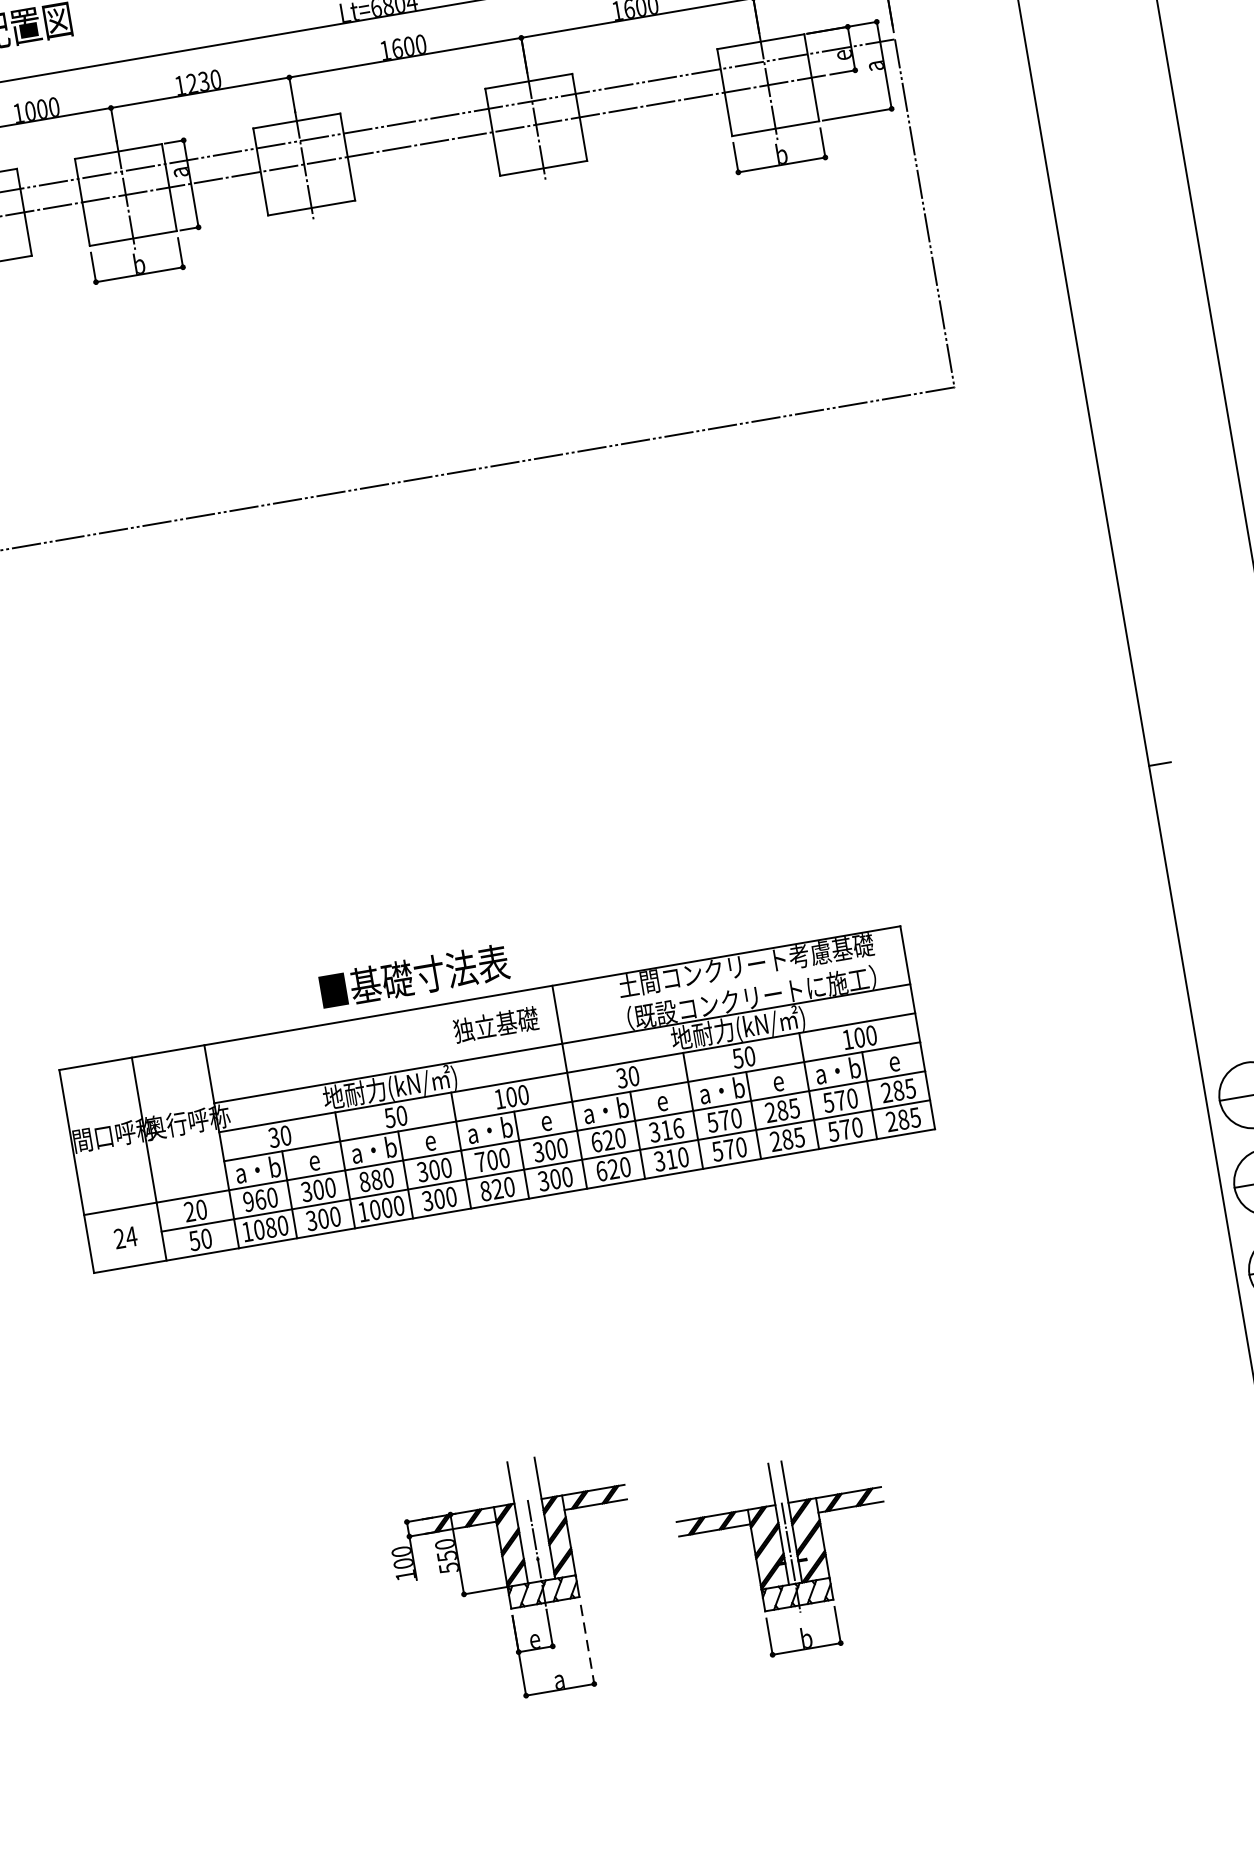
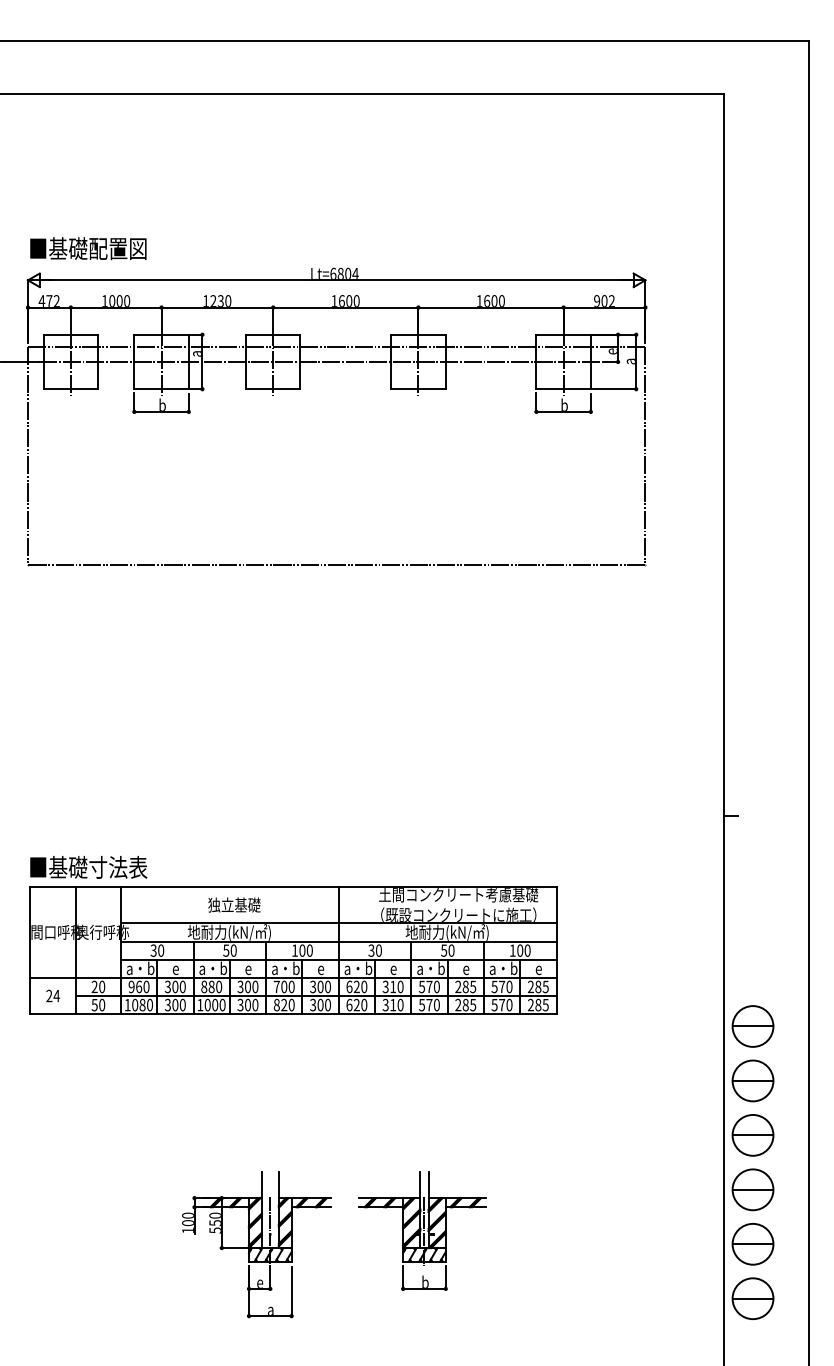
text: (413, 977) -> (88, 867), moved
text: (496, 1023) -> (234, 904), moved
text: (678, 1127) -> (400, 986), 316 -> 310
part: (787, 1556) -> (422, 1230), moved
line: (587, 1644) -> (291, 1291), dashed -> solid

